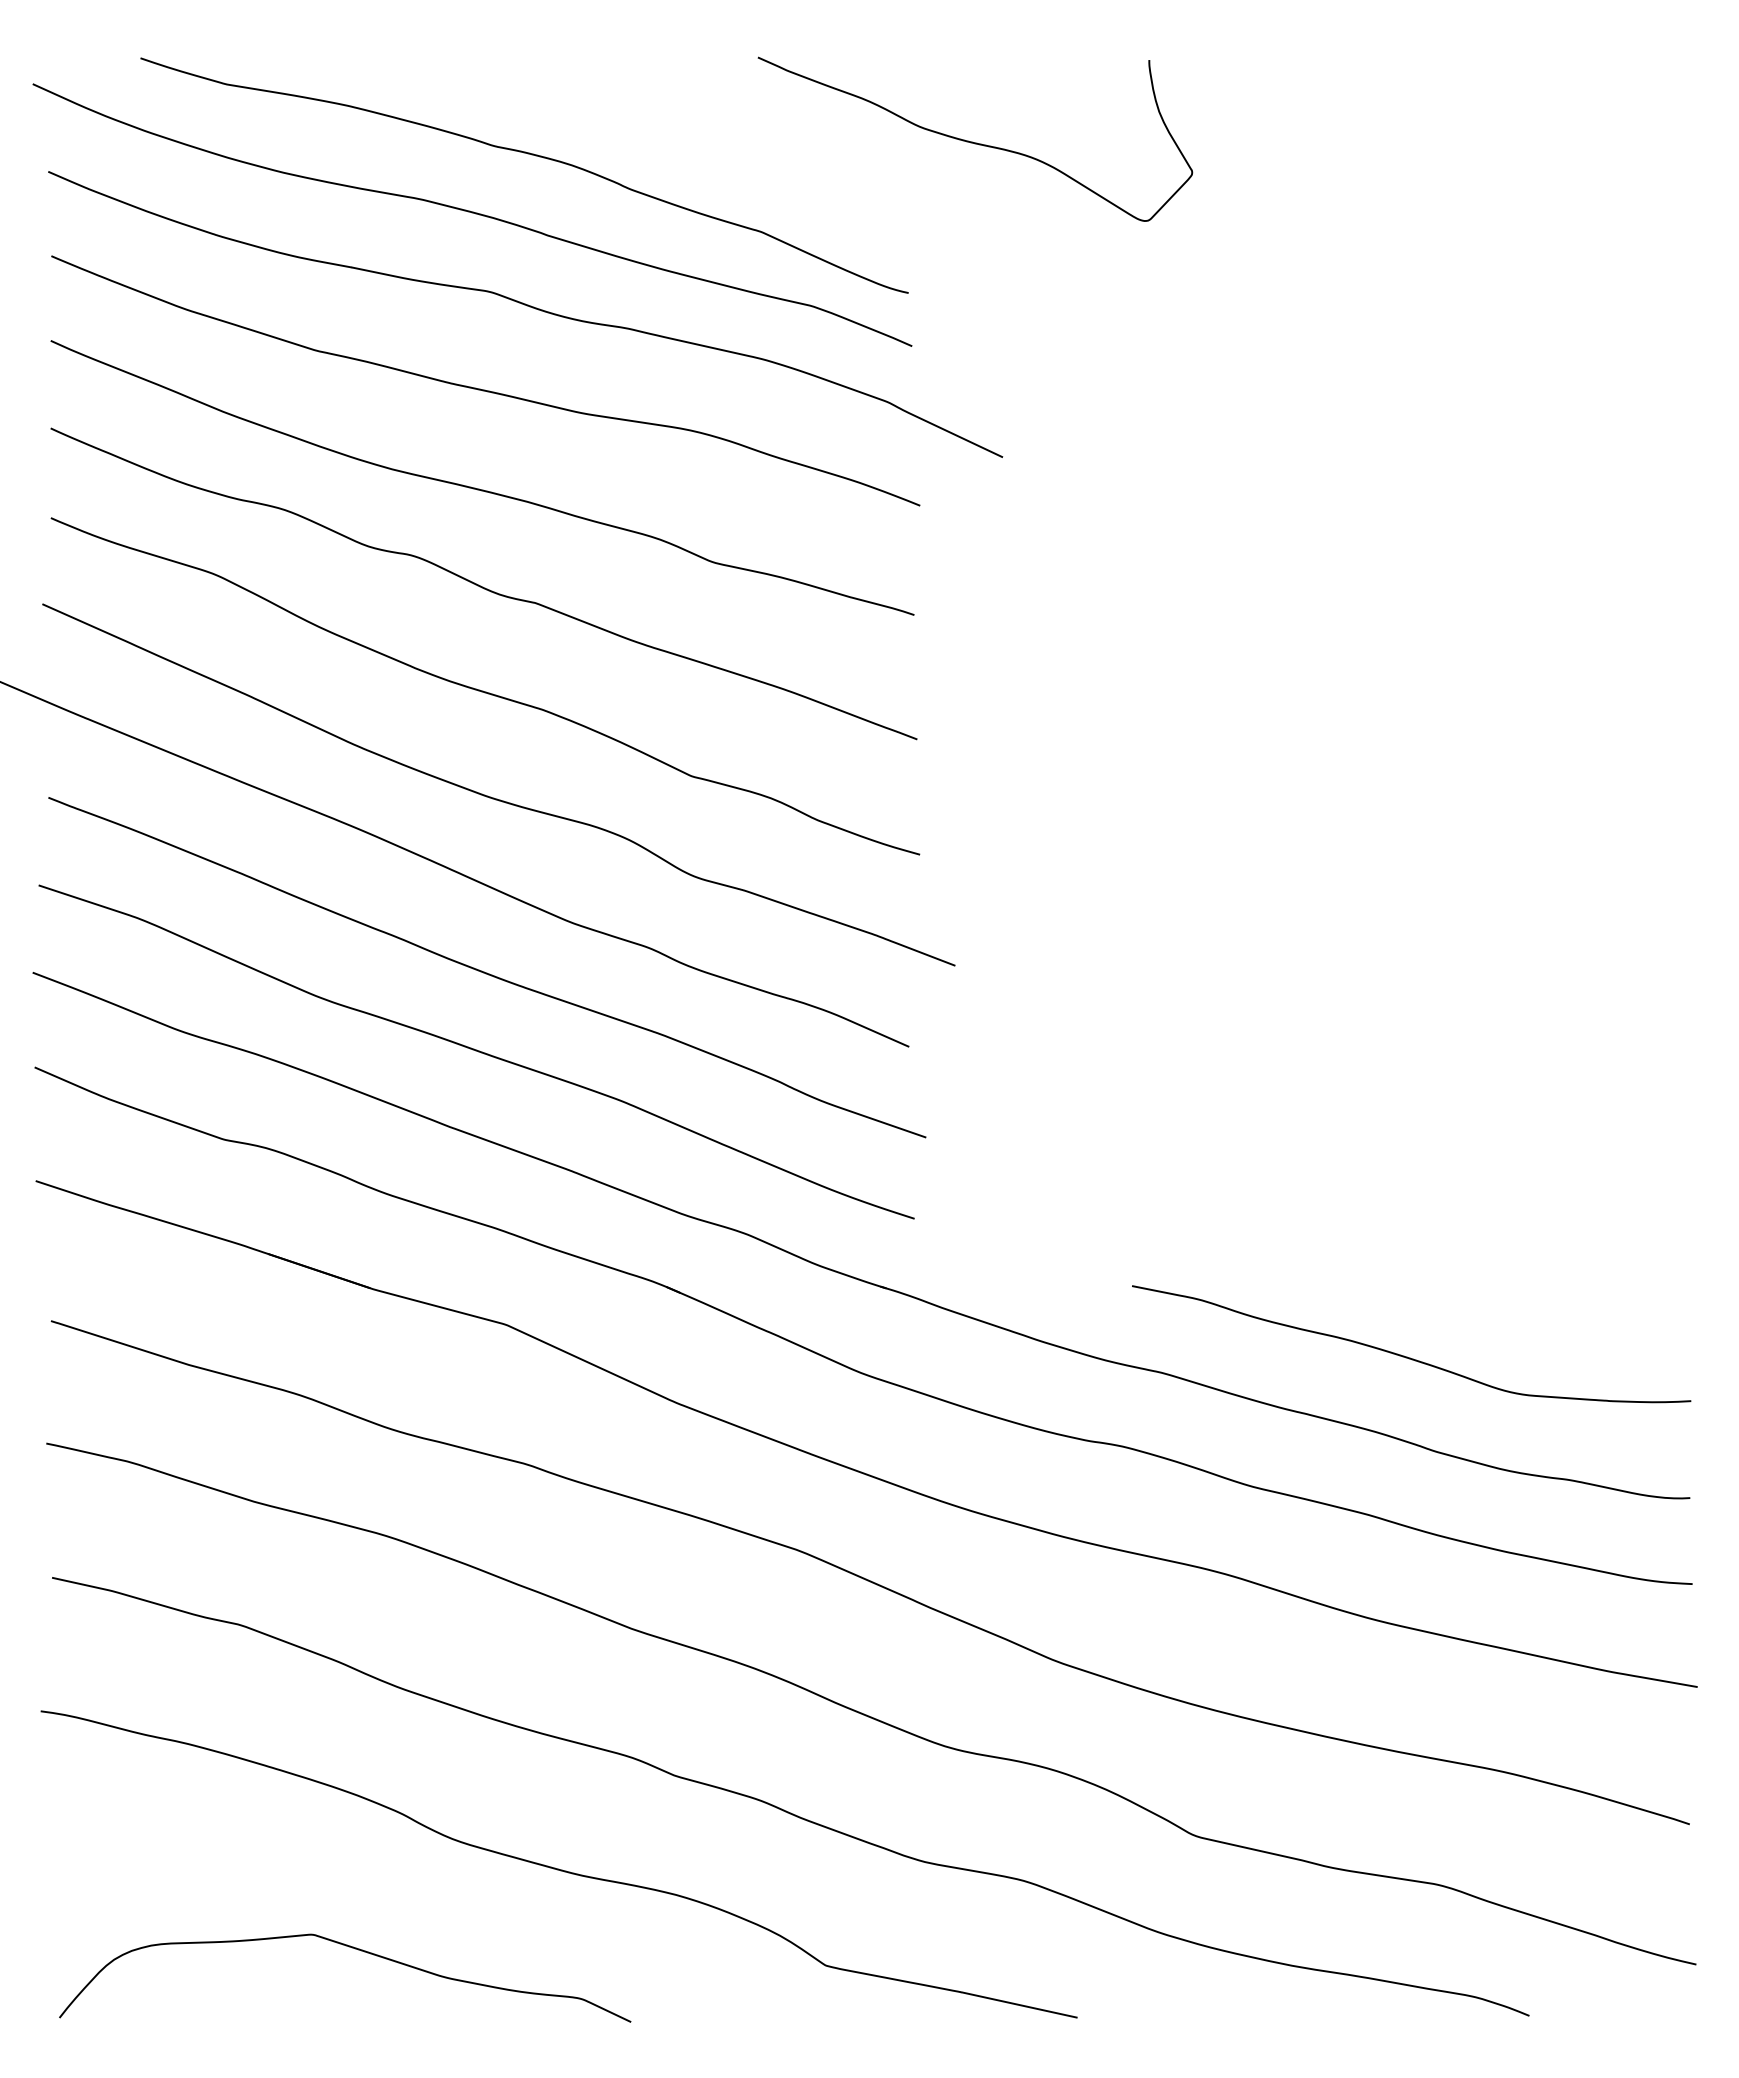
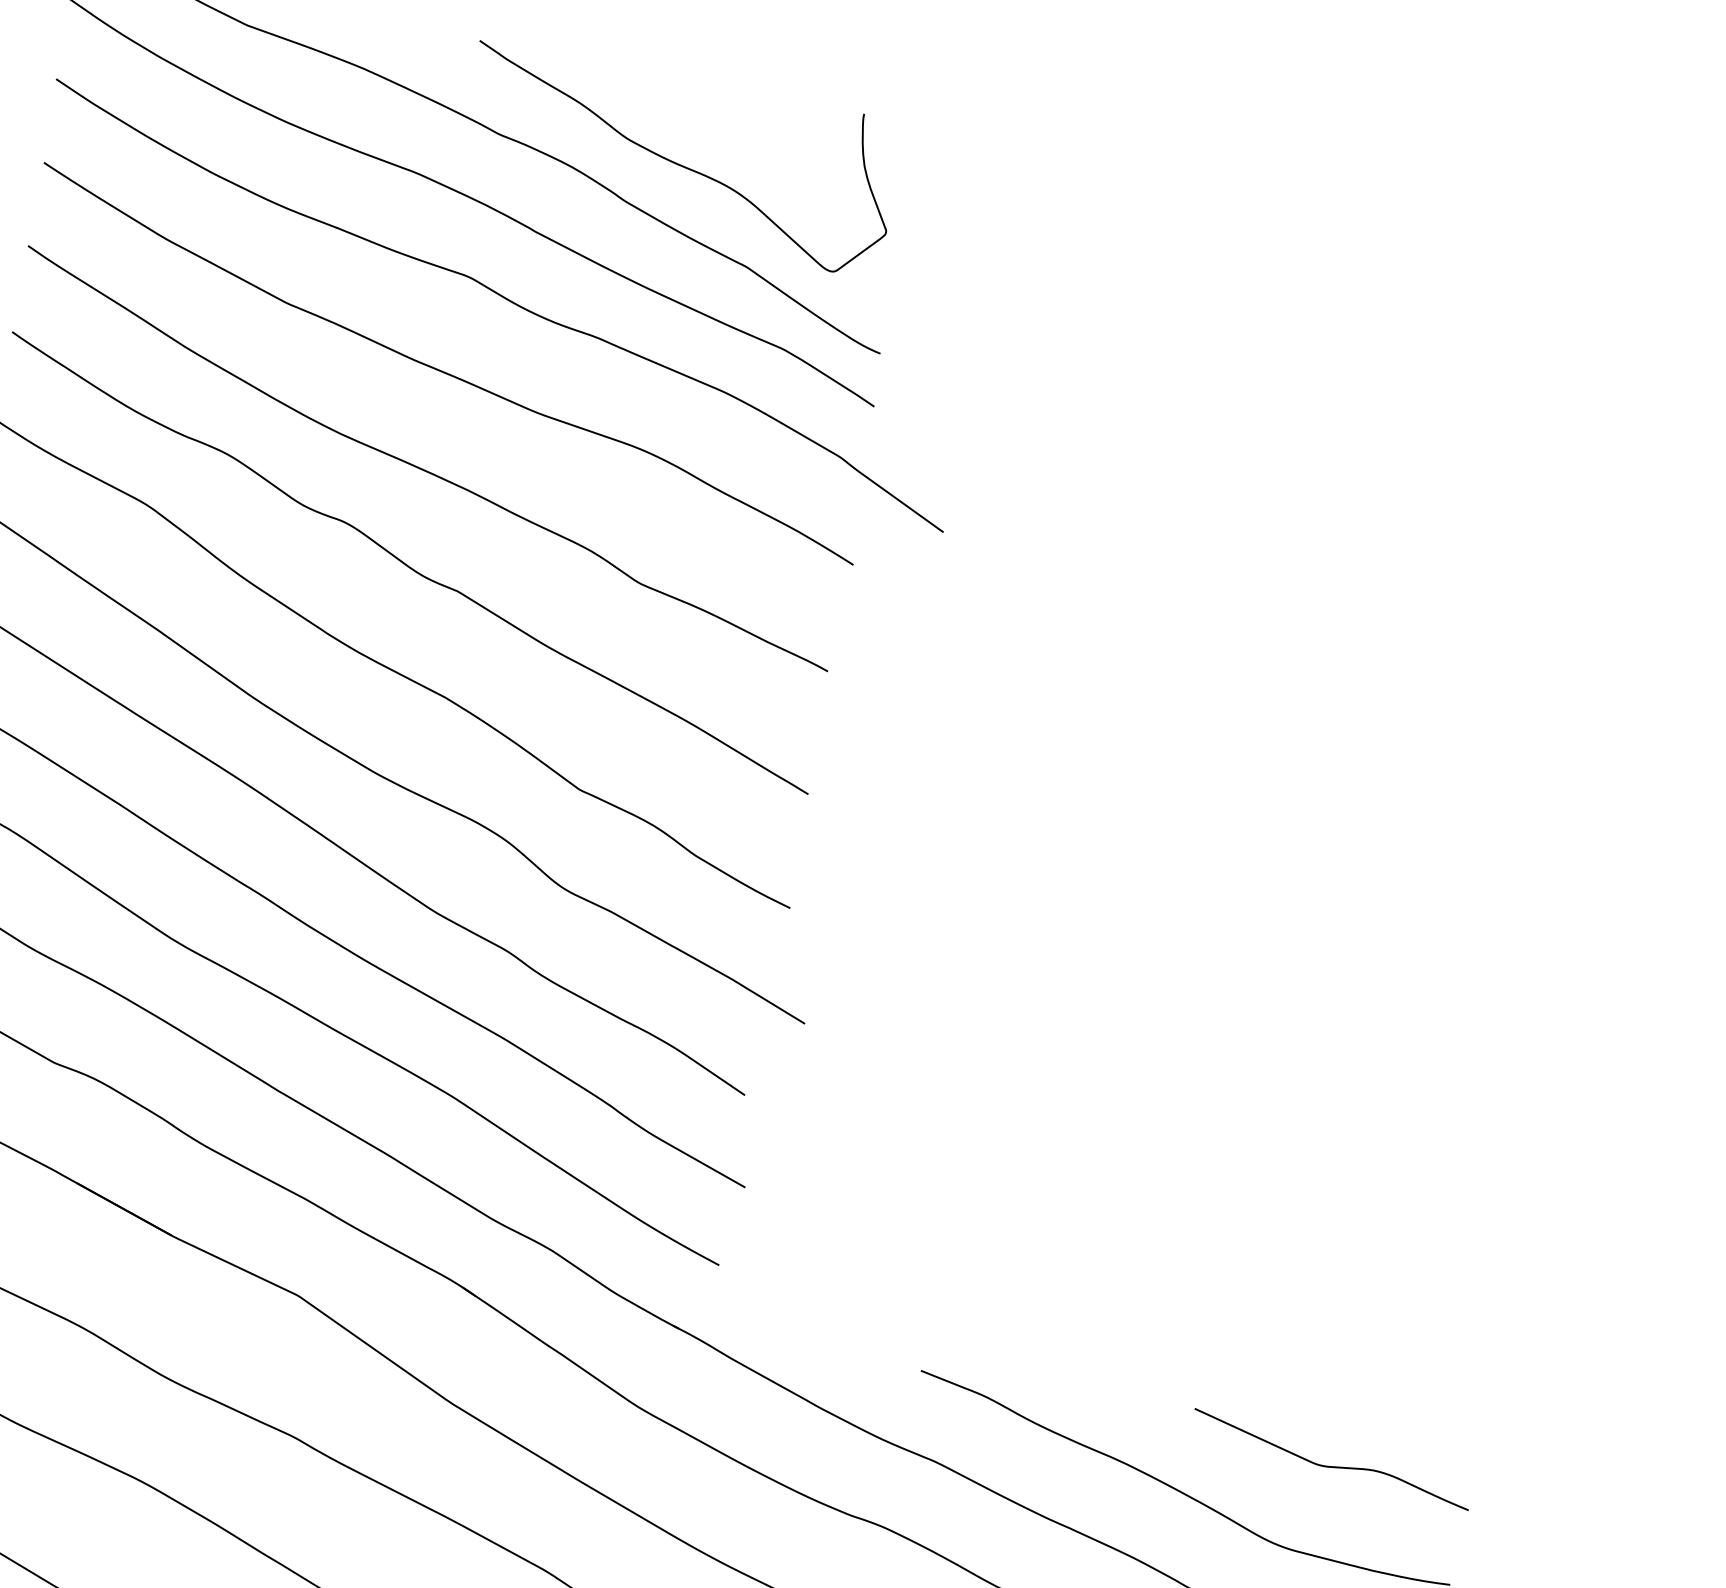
curve: (975, 142) -> (678, 163), moved
curve: (1551, 1305) -> (1330, 1465), added

